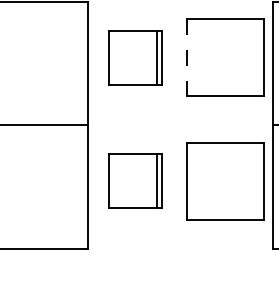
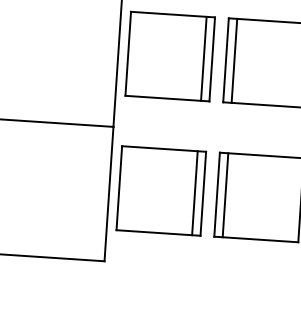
part: (135, 57) -> (170, 56), size x1.43
line: (186, 57) -> (225, 59), dashed -> solid
line: (194, 57) -> (234, 60), added
line: (194, 180) -> (225, 194), added
part: (135, 181) -> (161, 191), size x1.43

